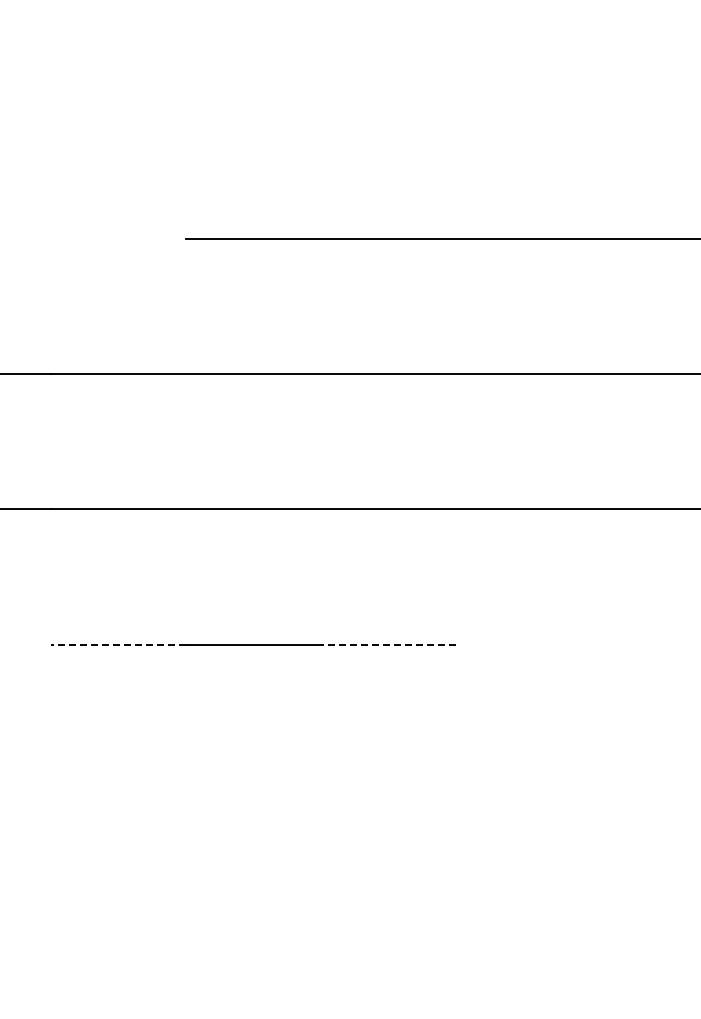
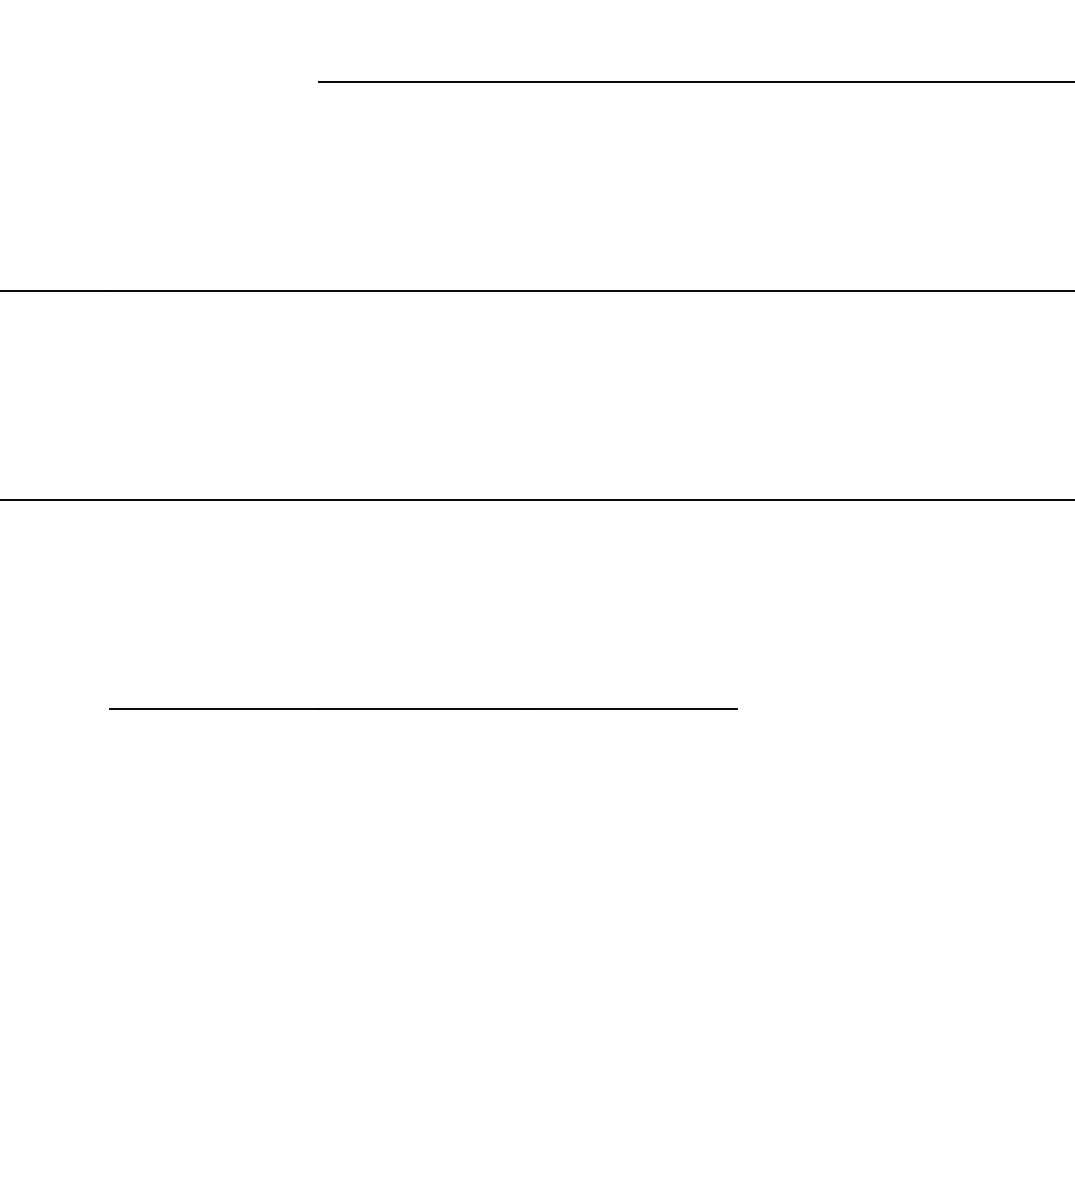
line: (118, 644) -> (214, 708), dashed -> solid
line: (388, 644) -> (631, 708), dashed -> solid

